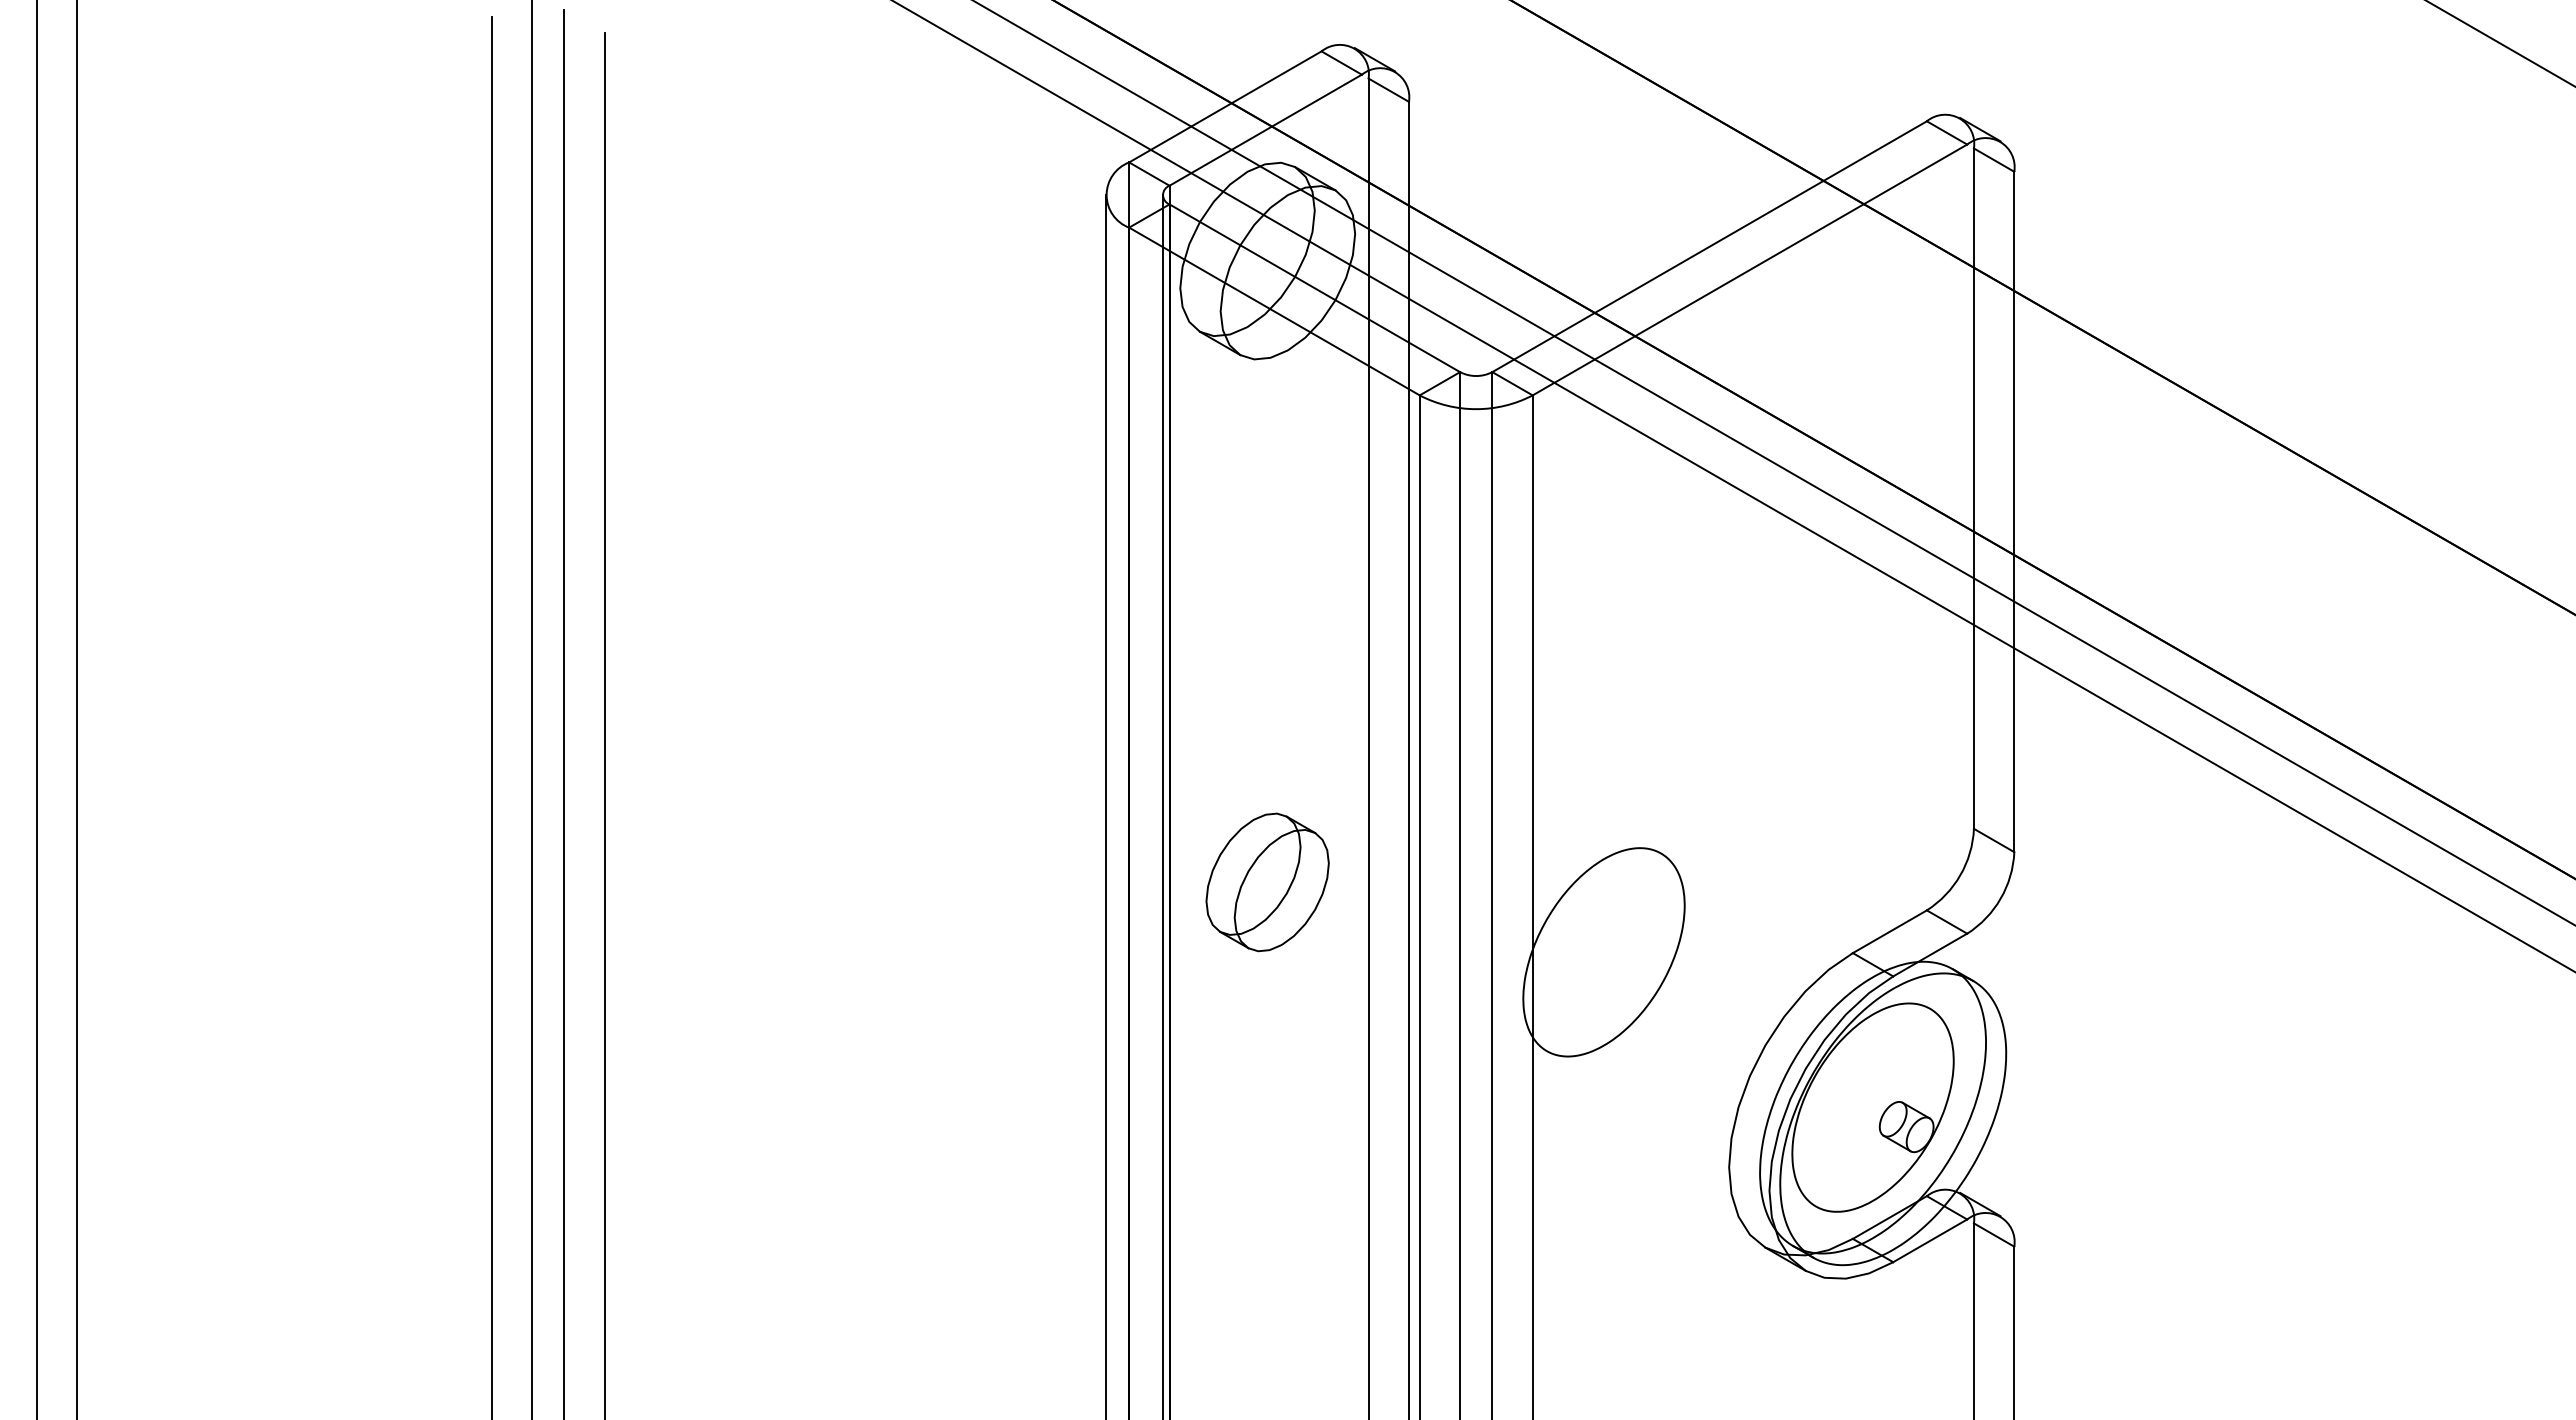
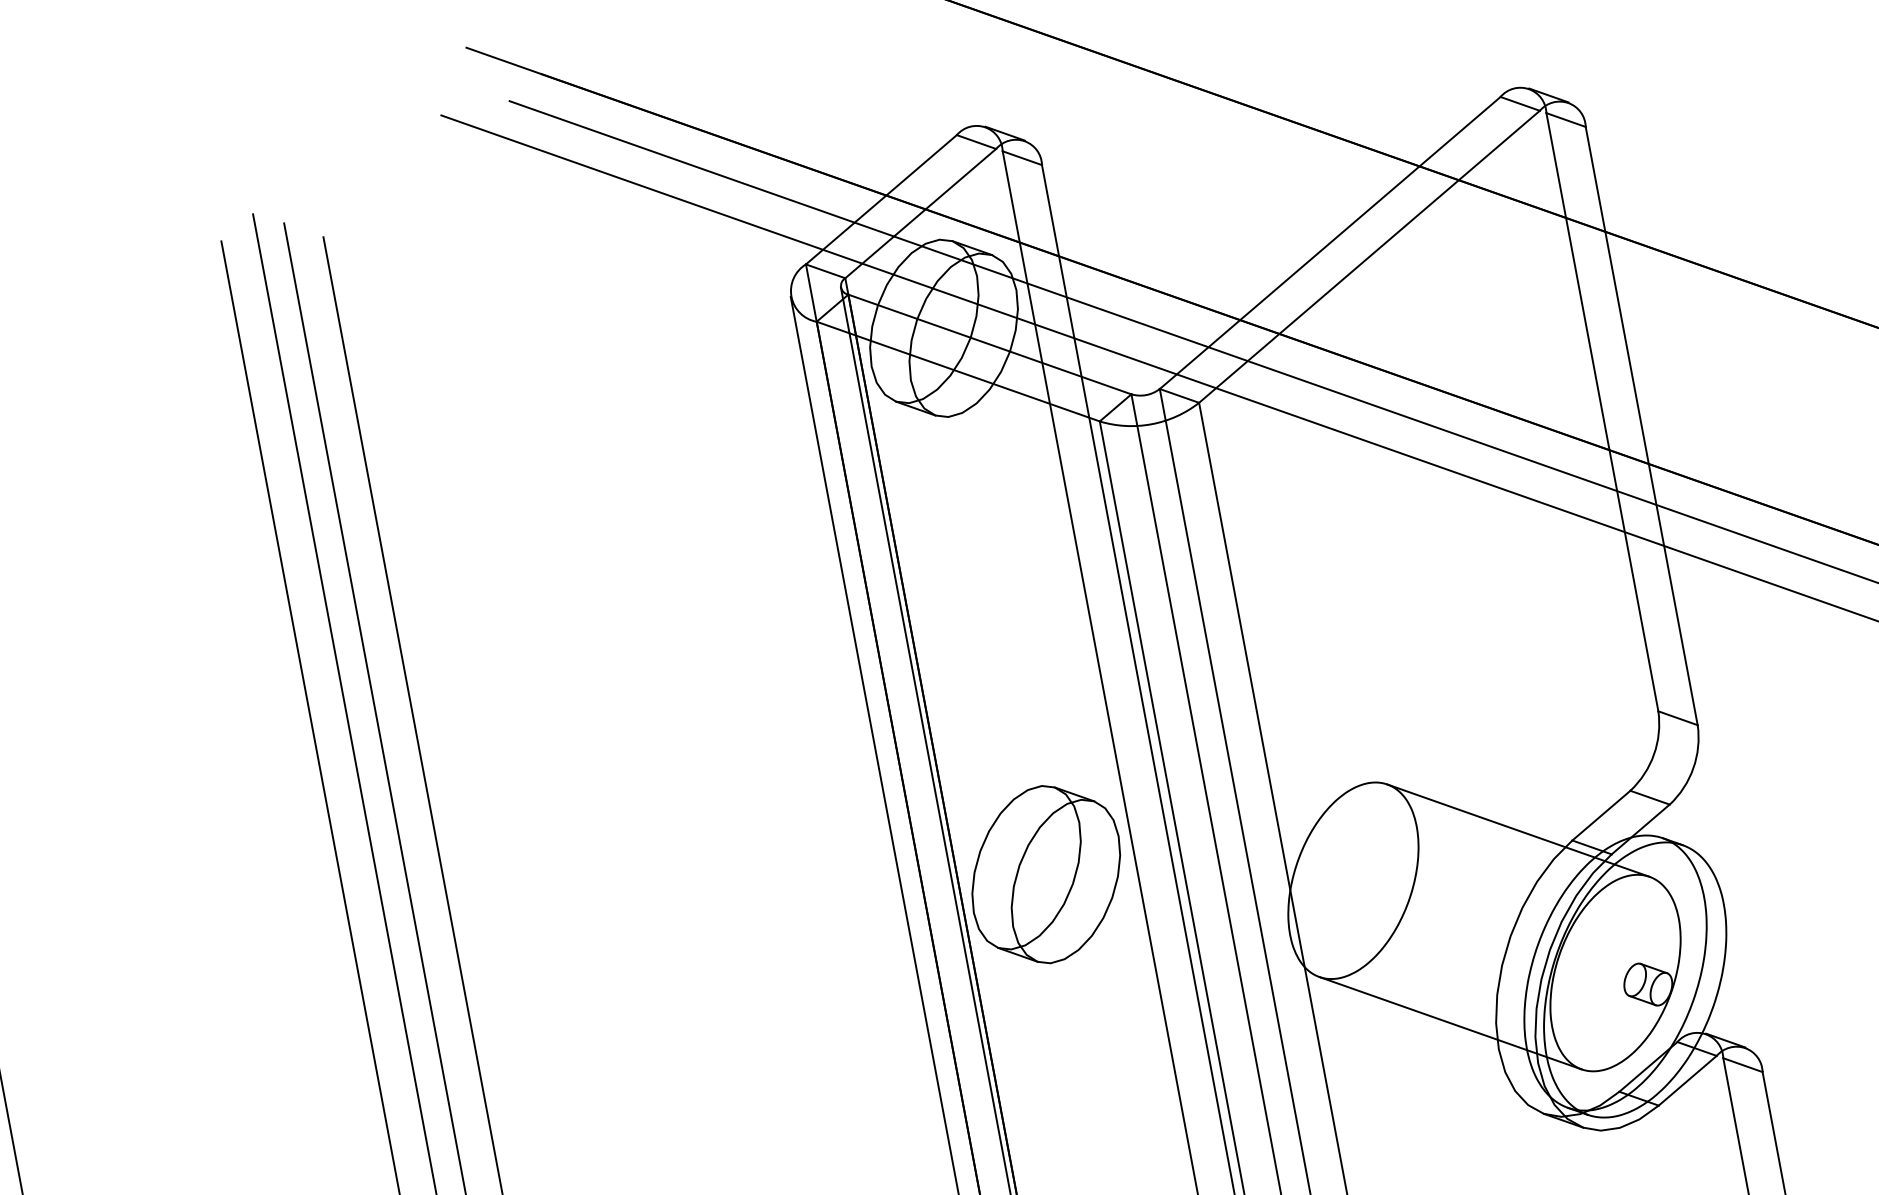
part: (1267, 882) -> (1046, 874), size x1.43
line: (1795, 930) -> (1518, 830), added
line: (1680, 1128) -> (1449, 1023), added

